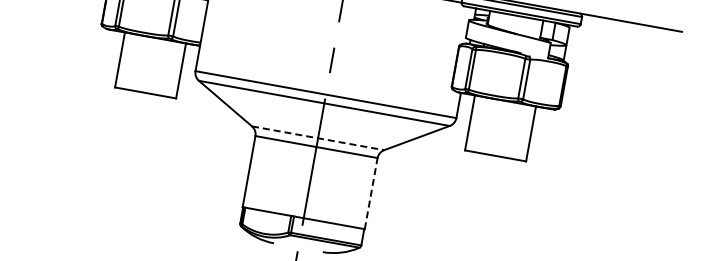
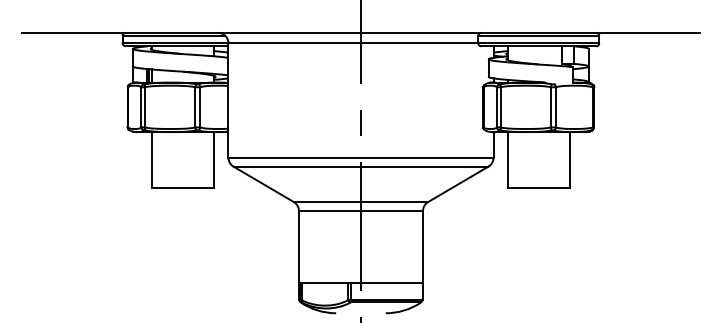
line: (318, 138) -> (361, 202), dashed -> solid
line: (371, 193) -> (423, 246), dashed -> solid

